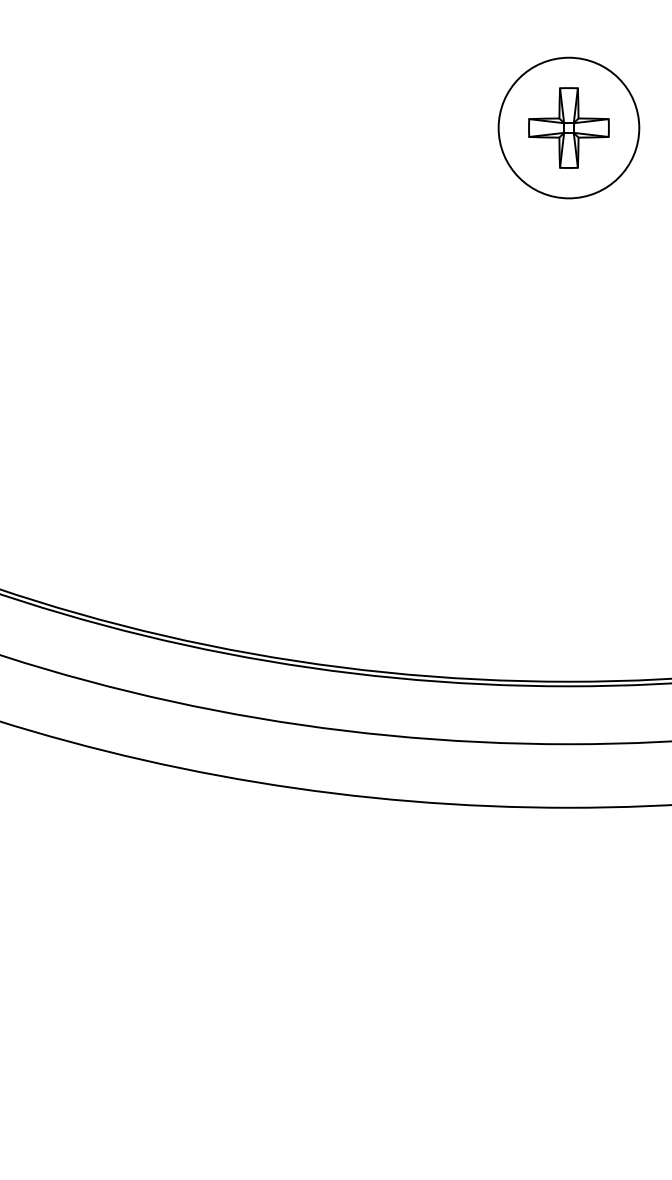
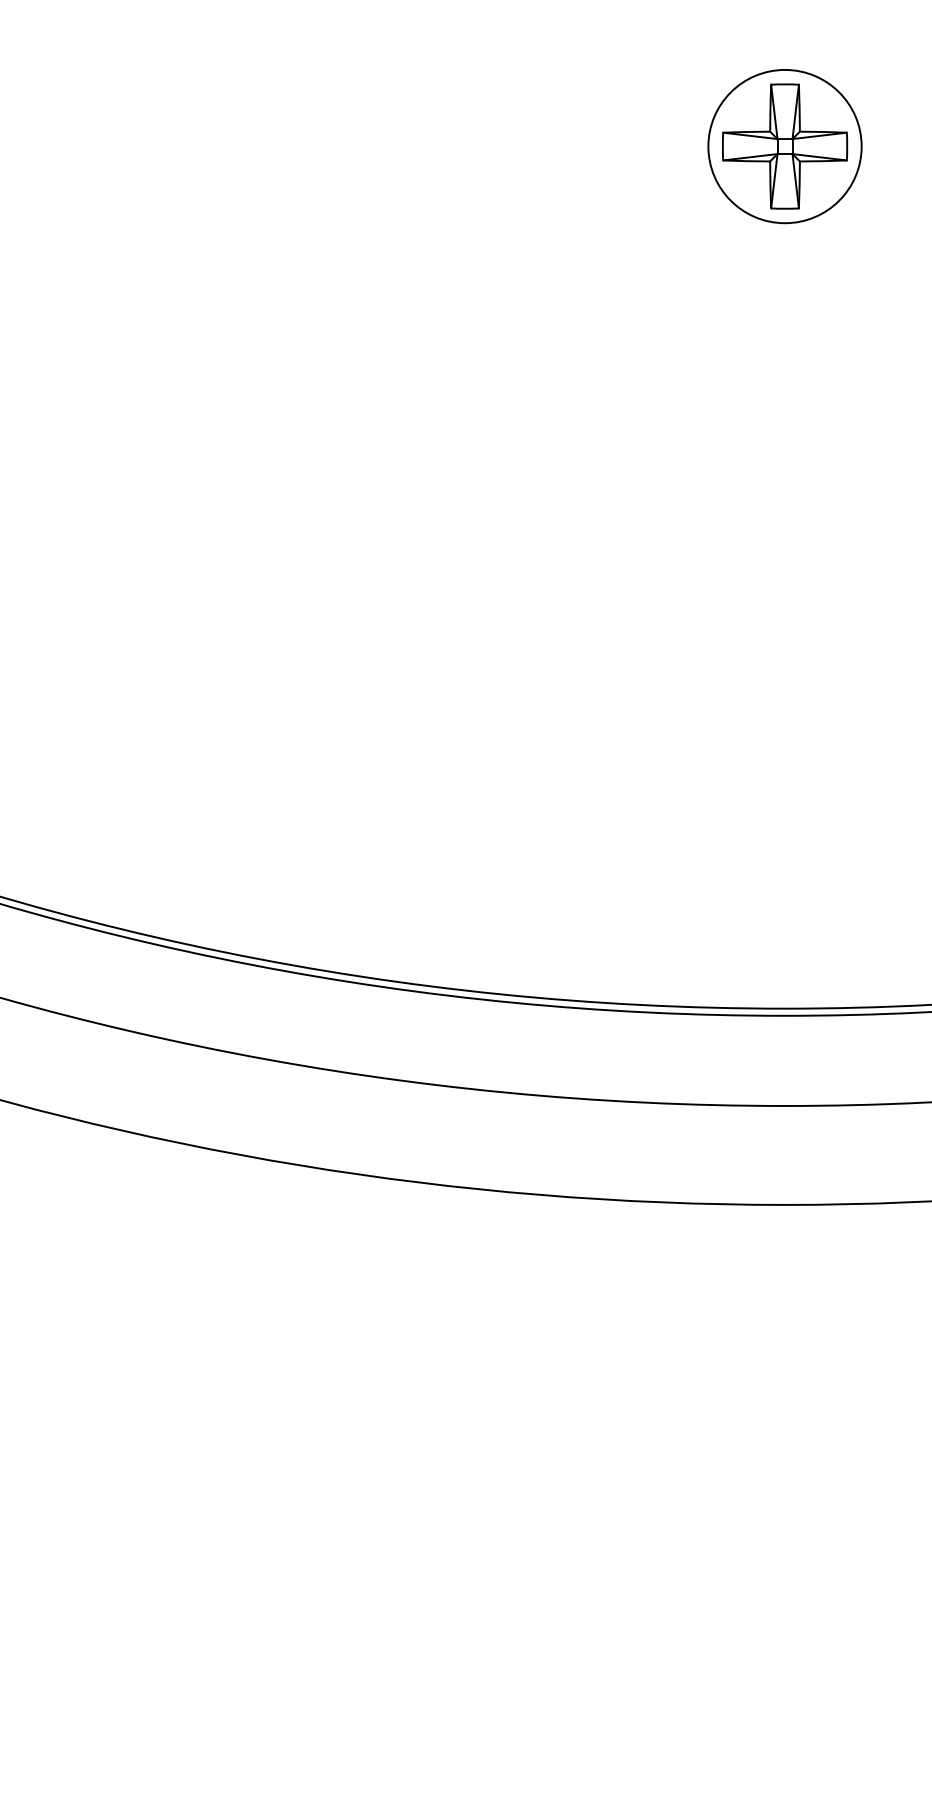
circle: (568, 127) -> (784, 145), size x0.7

